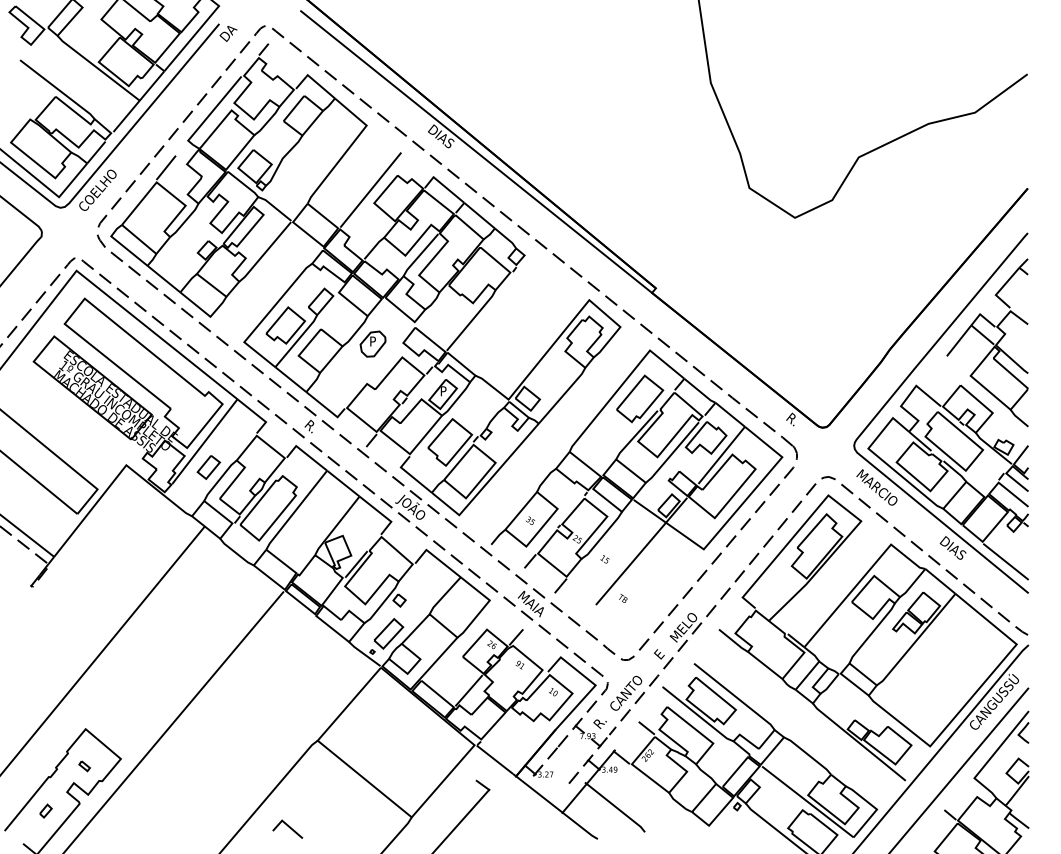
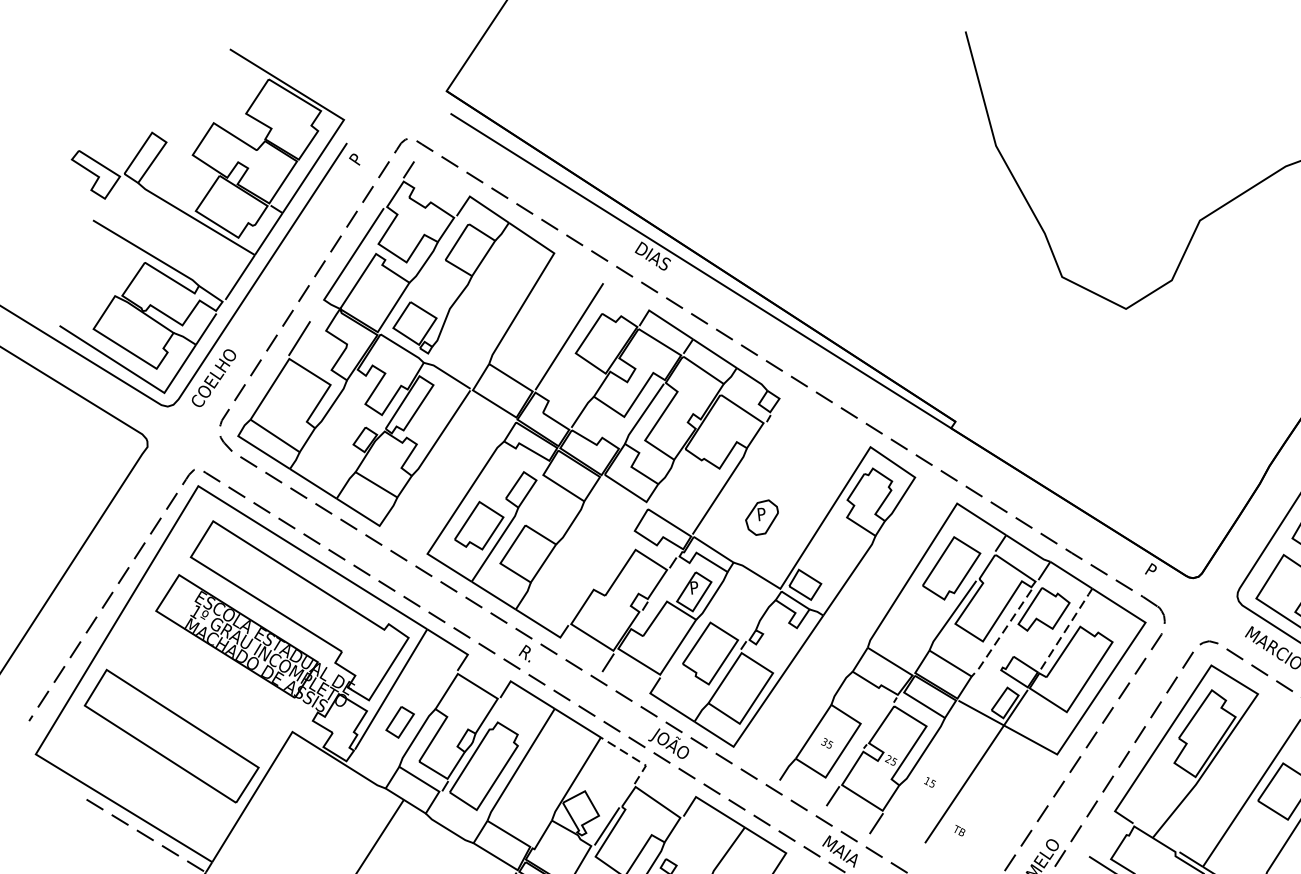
text: (229, 33) -> (361, 154), DA -> P
part: (372, 343) -> (761, 516), moved
text: (792, 421) -> (1153, 574), R. -> P
line: (672, 453) -> (1001, 634), solid -> dashed
line: (722, 454) -> (1067, 628), solid -> dashed
line: (382, 514) -> (633, 757), solid -> dashed

